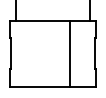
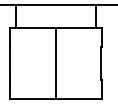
line: (69, 53) -> (55, 63), moved

